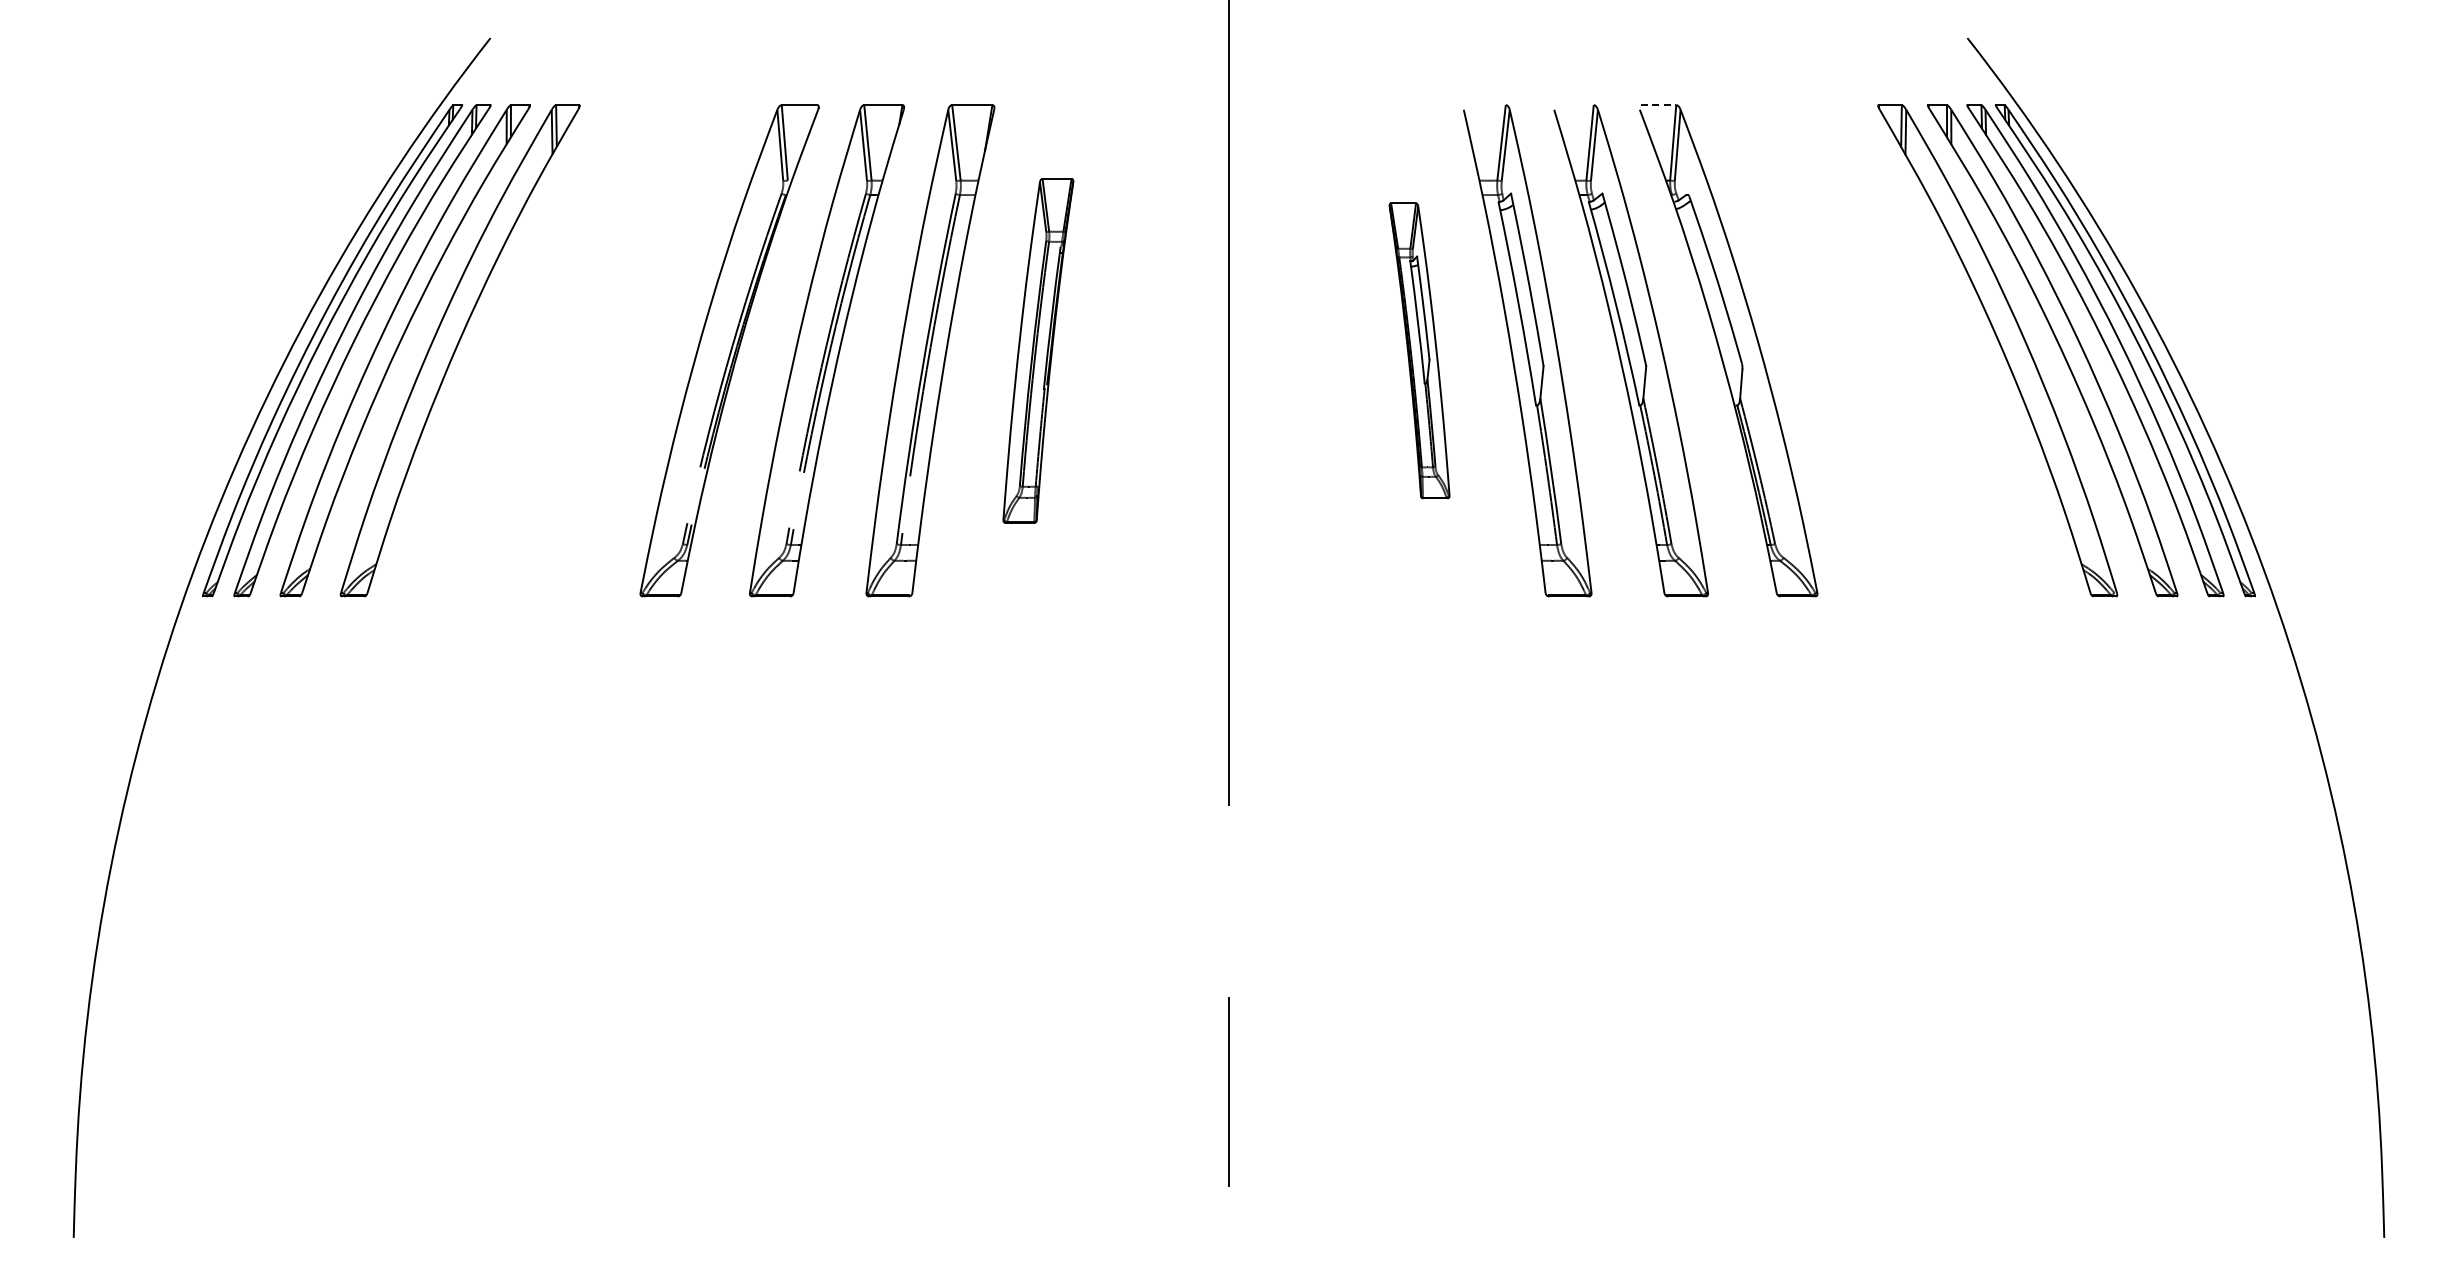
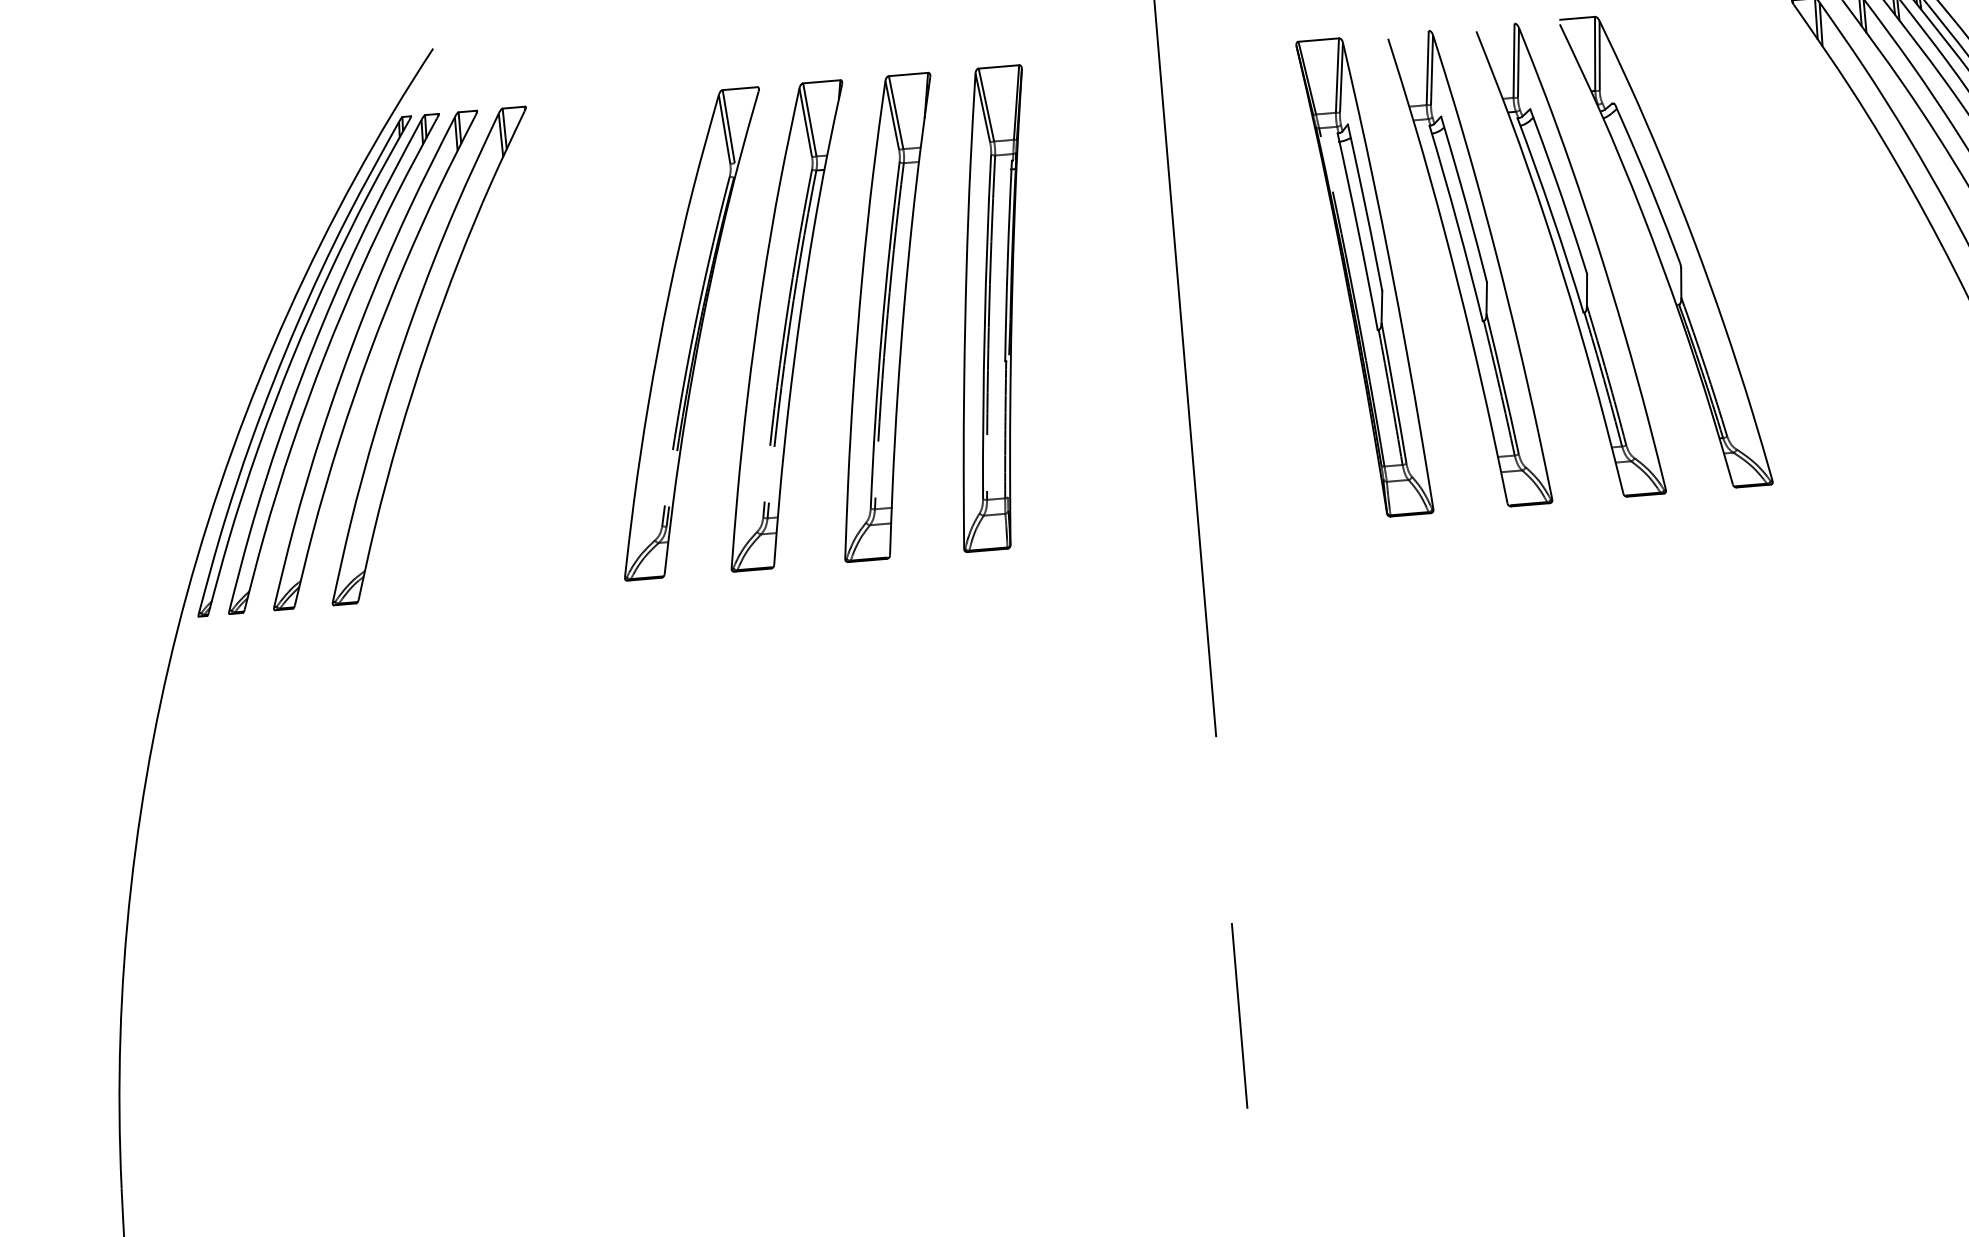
line: (1658, 105) -> (1577, 18), dashed -> solid
part: (1038, 350) -> (993, 308), size x1.43
part: (1419, 350) -> (1364, 277), size x1.67

